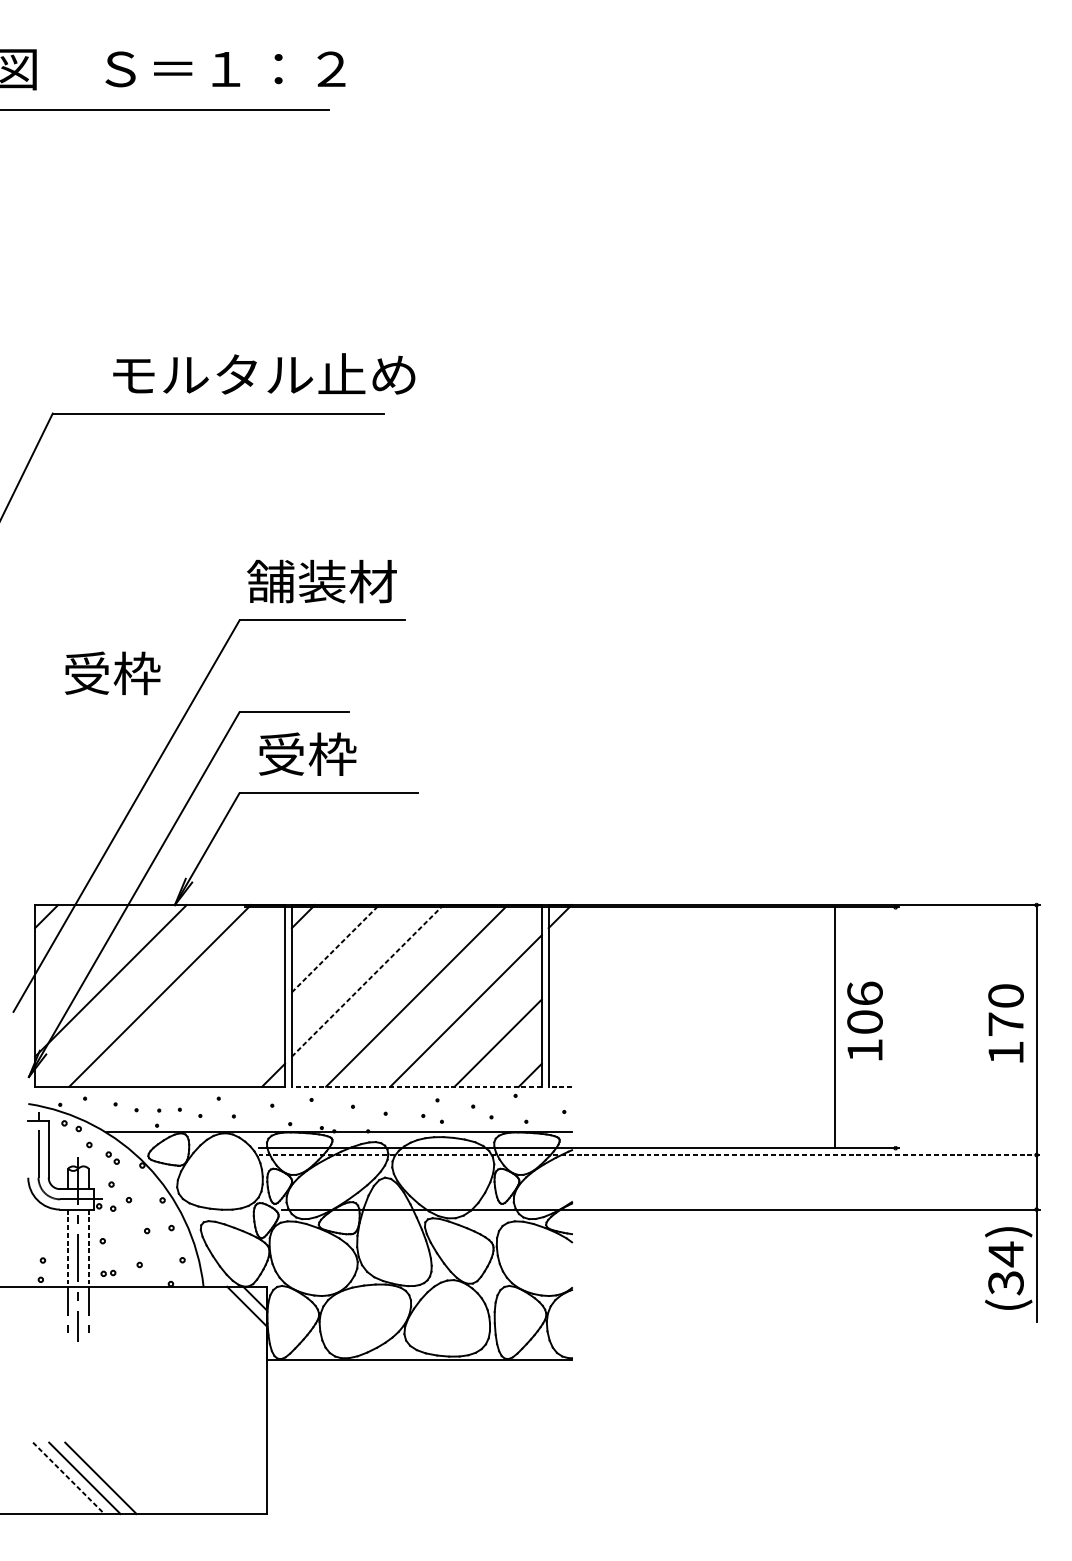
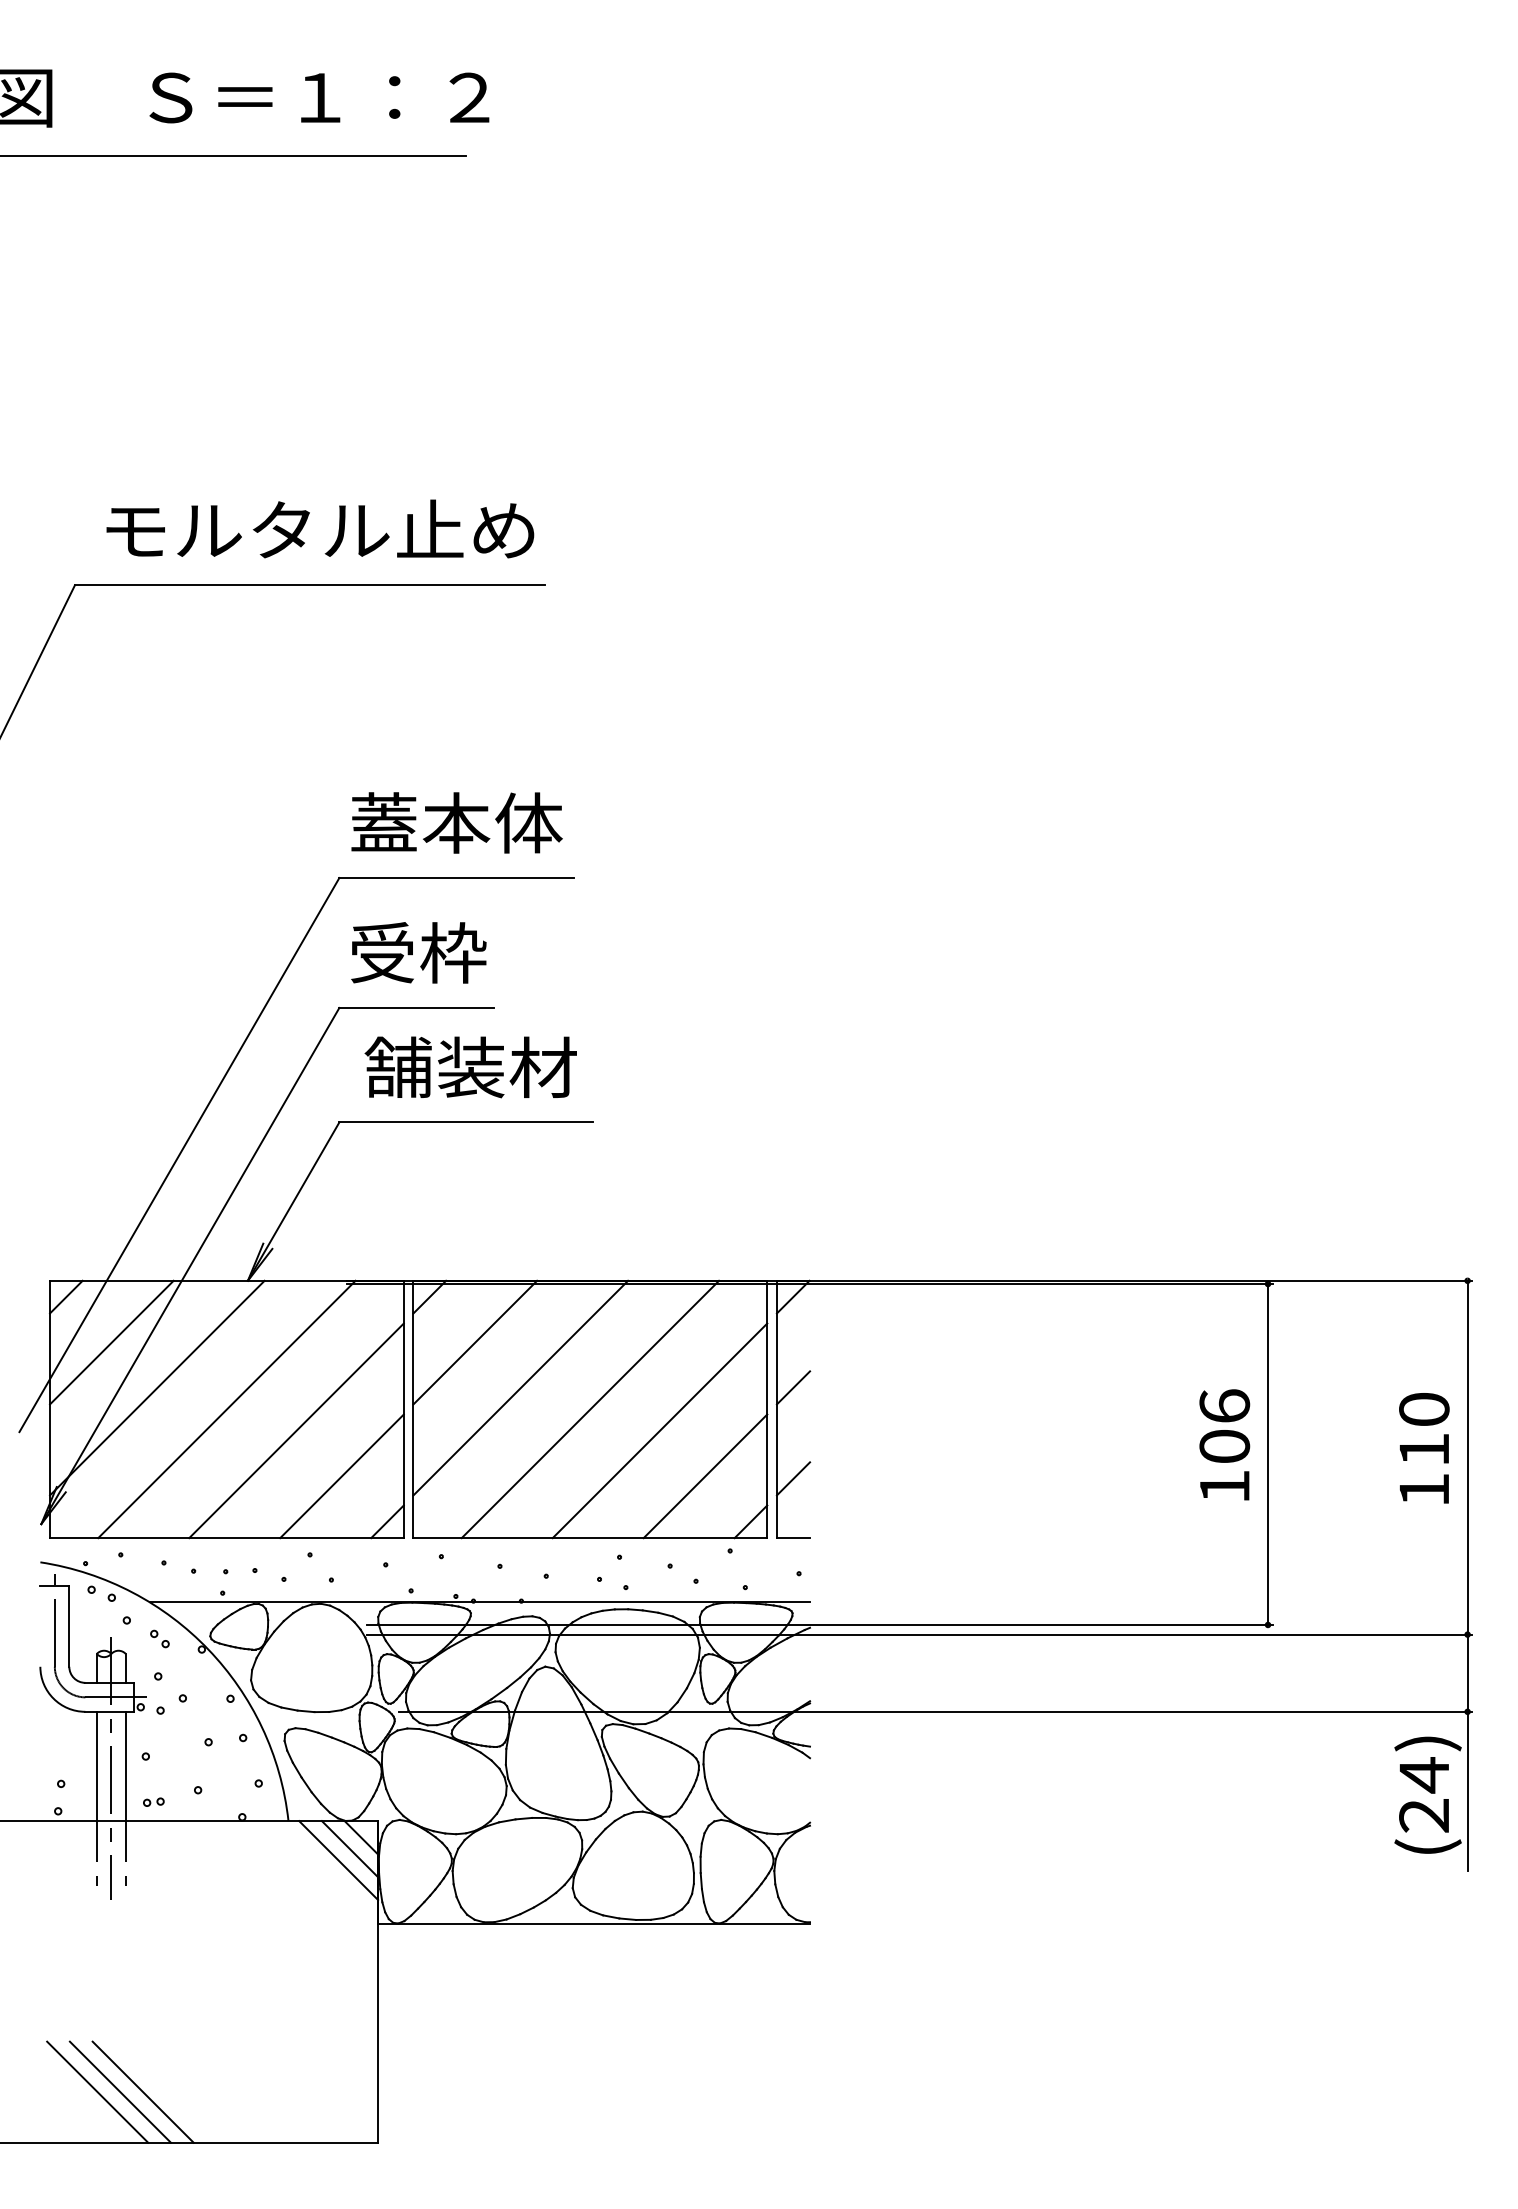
text: (264, 373) -> (320, 528), moved
text: (321, 581) -> (455, 822), 舗装材 -> 蓋本体
text: (112, 673) -> (418, 952), moved
text: (332, 754) -> (470, 1067), 受枠 -> 舗装材
line: (78, 948) -> (111, 1342), added
line: (335, 948) -> (475, 1342), dashed -> solid
line: (560, 980) -> (793, 1387), added
line: (367, 981) -> (520, 1388), dashed -> solid
line: (209, 1010) -> (296, 1430), added
text: (1005, 1024) -> (1423, 1449), 170 -> 110
line: (835, 1027) -> (1268, 1454), moved
line: (241, 1043) -> (341, 1476), added
line: (560, 1044) -> (793, 1478), added
line: (416, 1087) -> (590, 1538), dashed -> solid
line: (560, 1087) -> (793, 1538), dashed -> solid
line: (649, 1154) -> (919, 1634), dashed -> solid
line: (67, 1248) -> (96, 1766), dashed -> solid
line: (88, 1248) -> (125, 1766), dashed -> solid
text: (1006, 1283) -> (1424, 1816), (34) -> (24)
line: (238, 1314) -> (338, 1860), added
line: (69, 1478) -> (98, 2092), dashed -> solid

